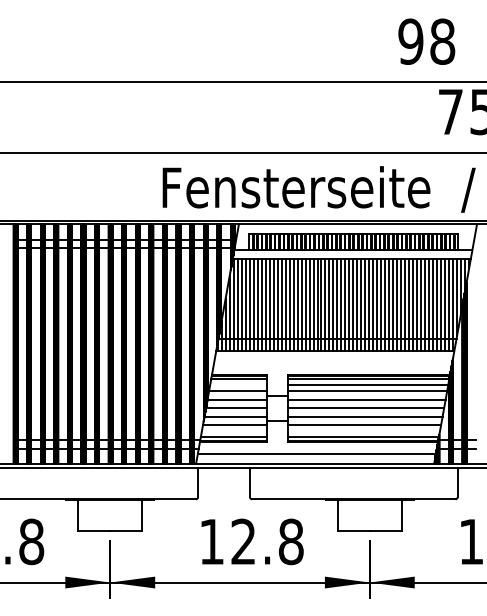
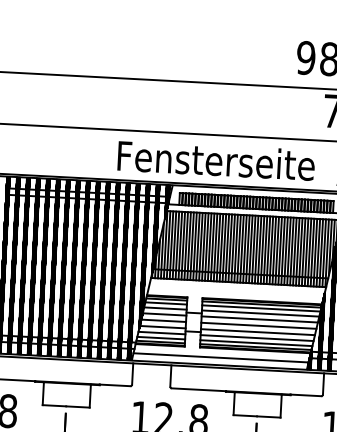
line: (238, 384) -> (166, 303), added
line: (233, 431) -> (160, 337), added
line: (363, 431) -> (256, 342), added

